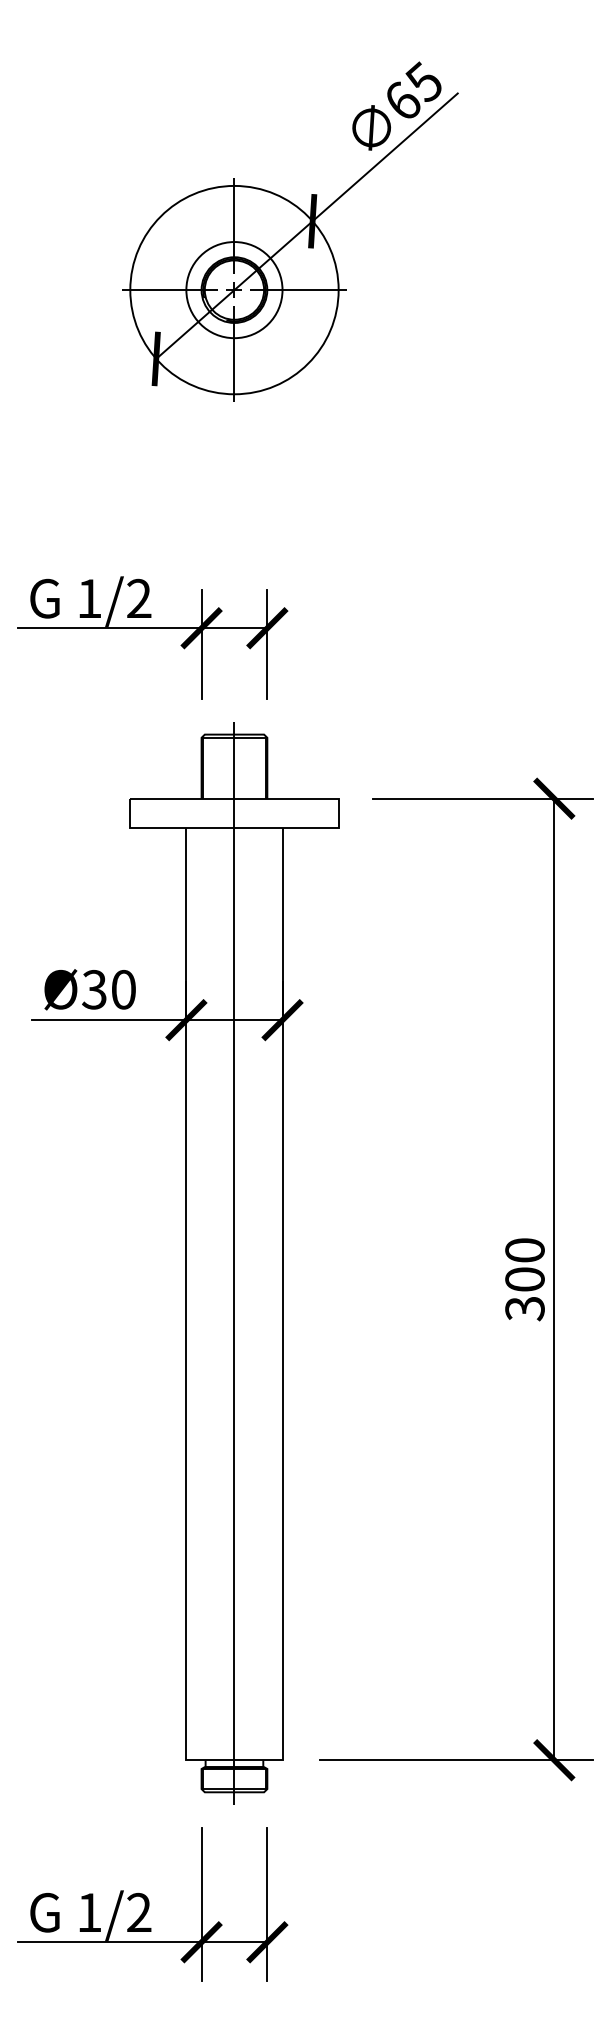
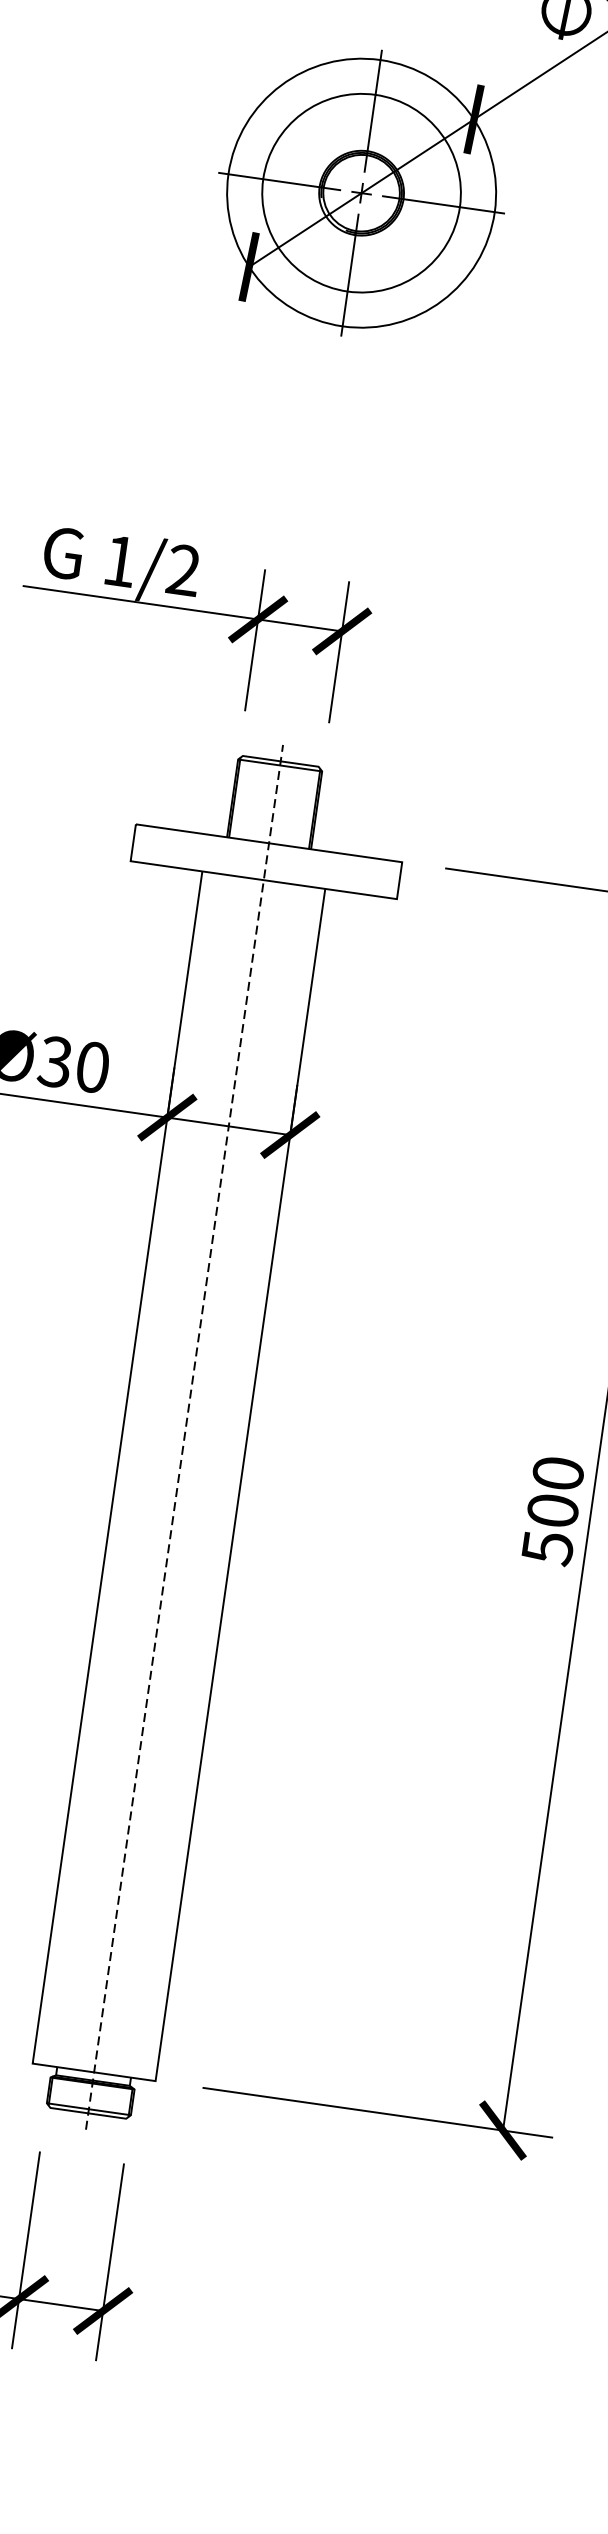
circle: (234, 290) -> (361, 193), size x1.6
line: (234, 1263) -> (184, 1437), solid -> dashed
text: (524, 1308) -> (547, 1547), 300 -> 500

